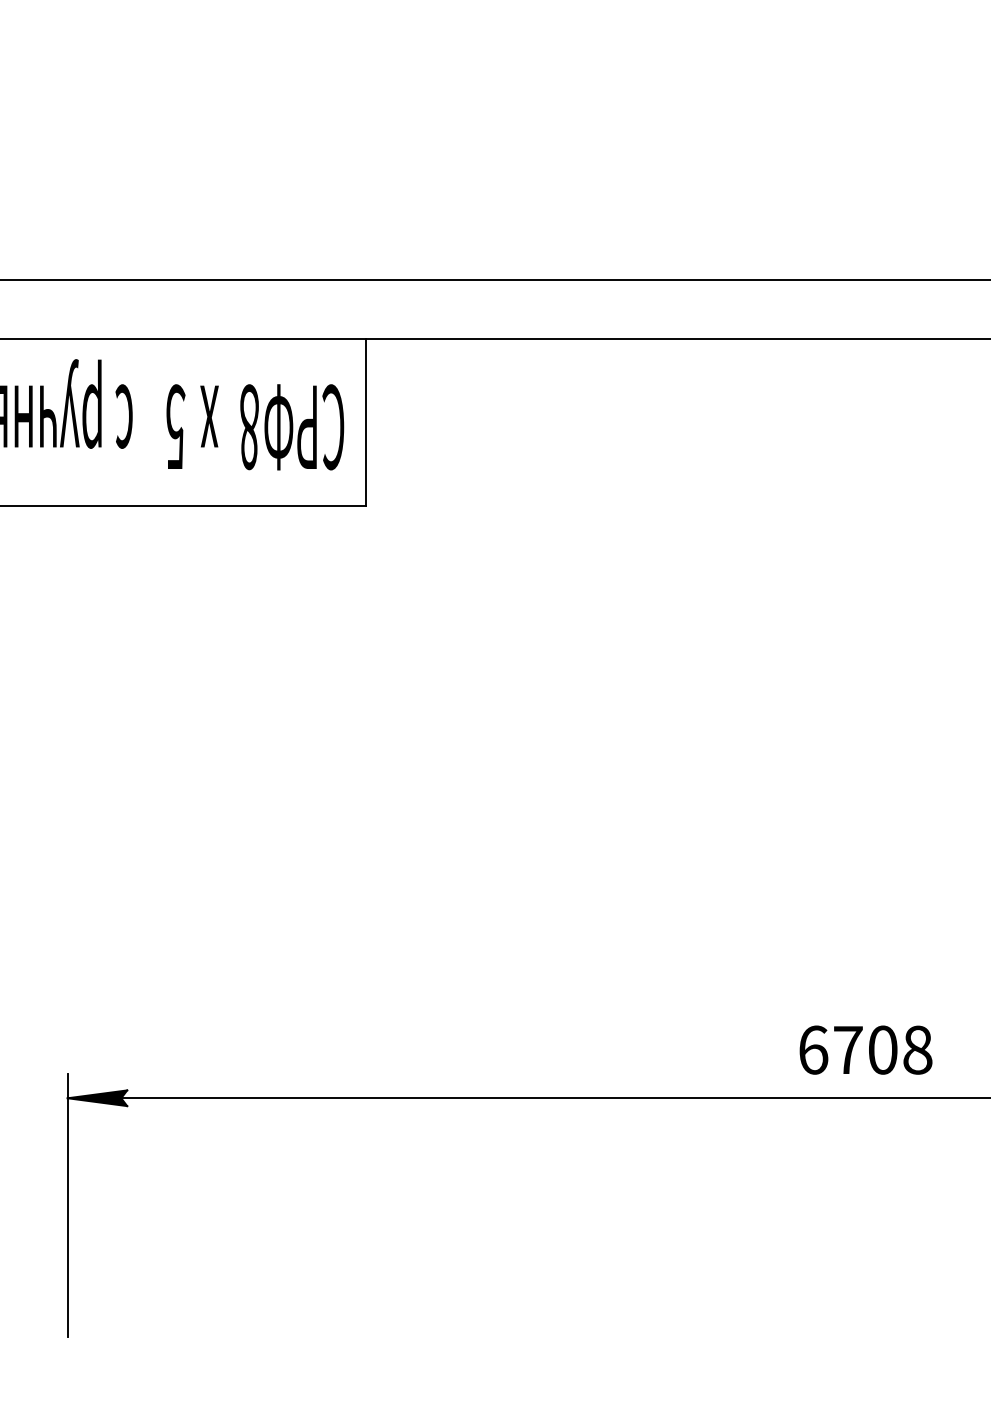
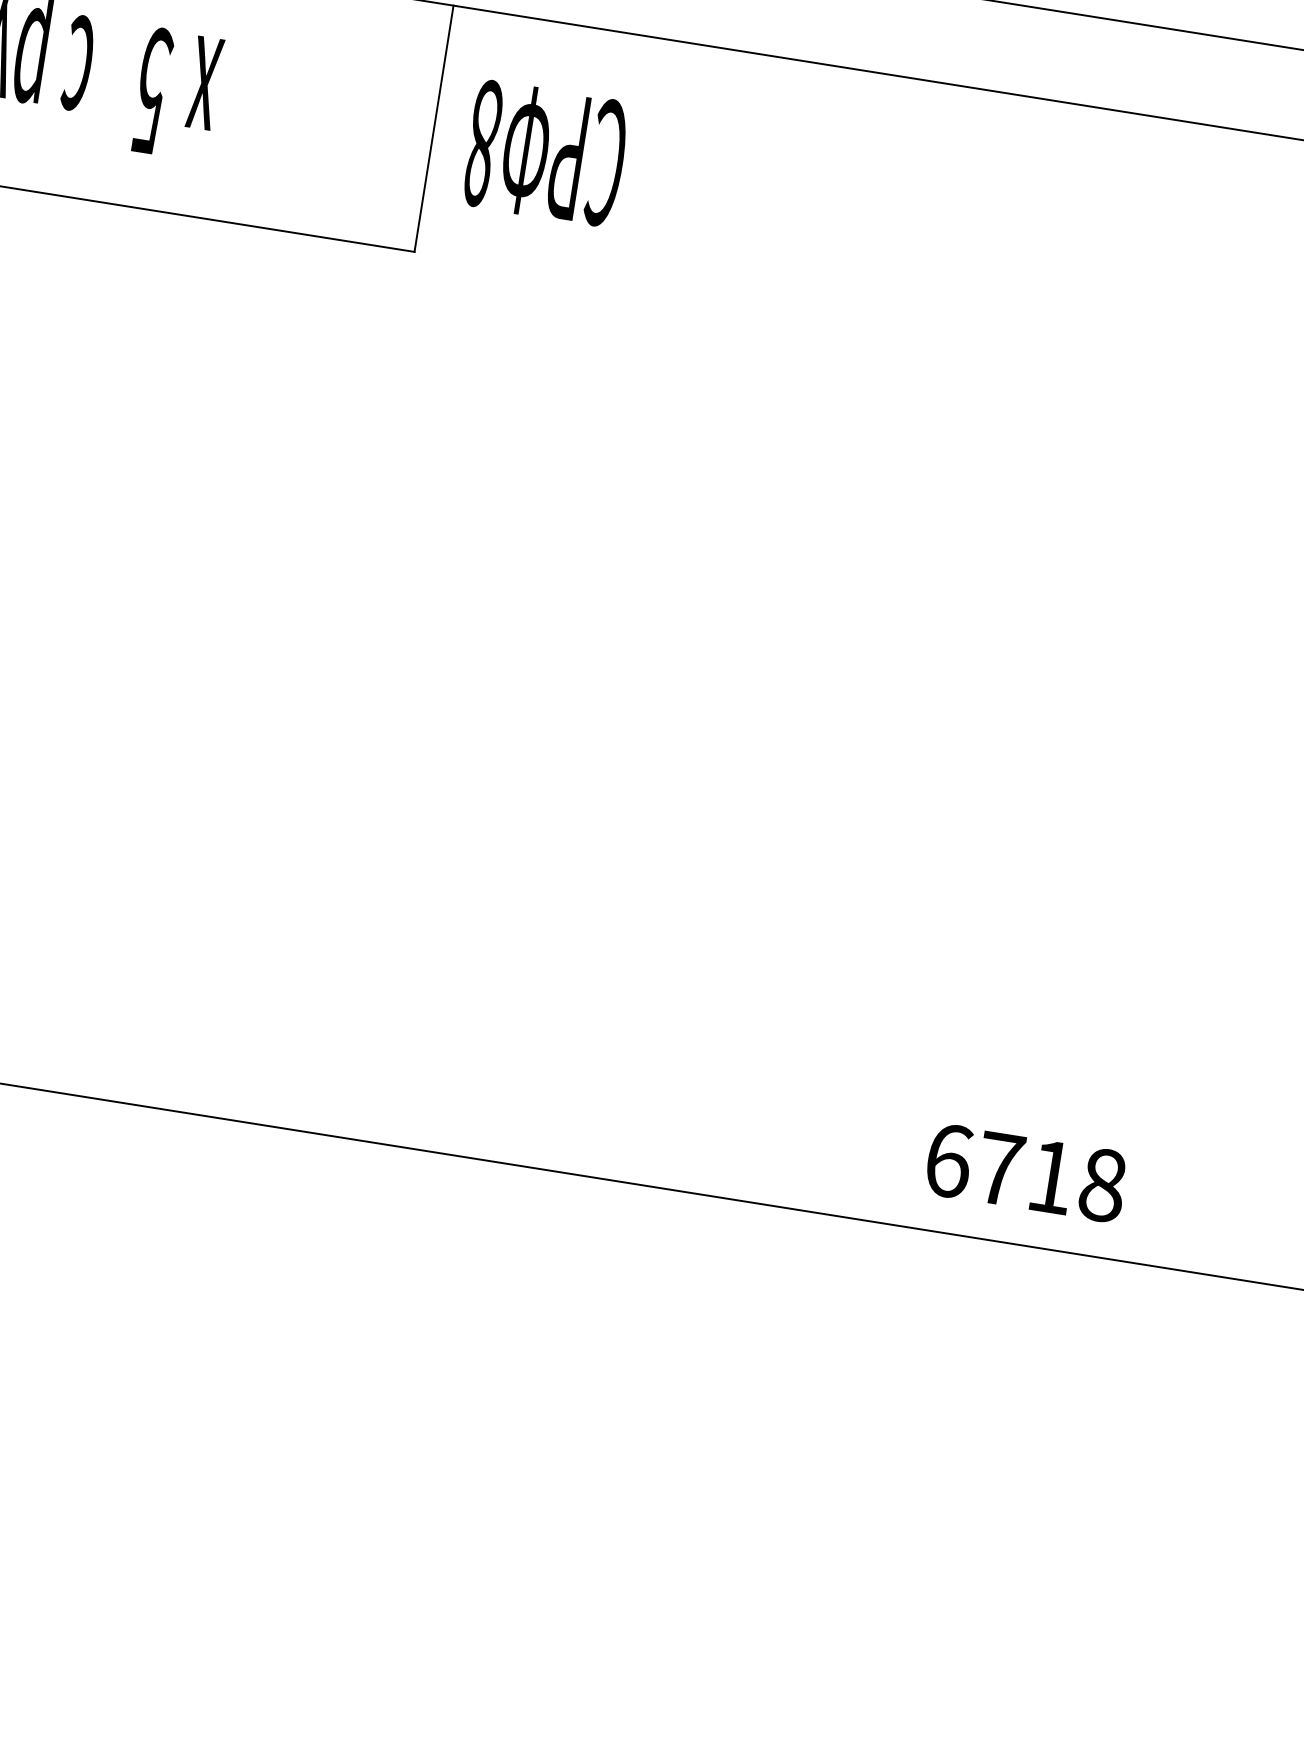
text: (292, 427) -> (546, 153), moved
text: (883, 1049) -> (1052, 1176), 6708 -> 6718

